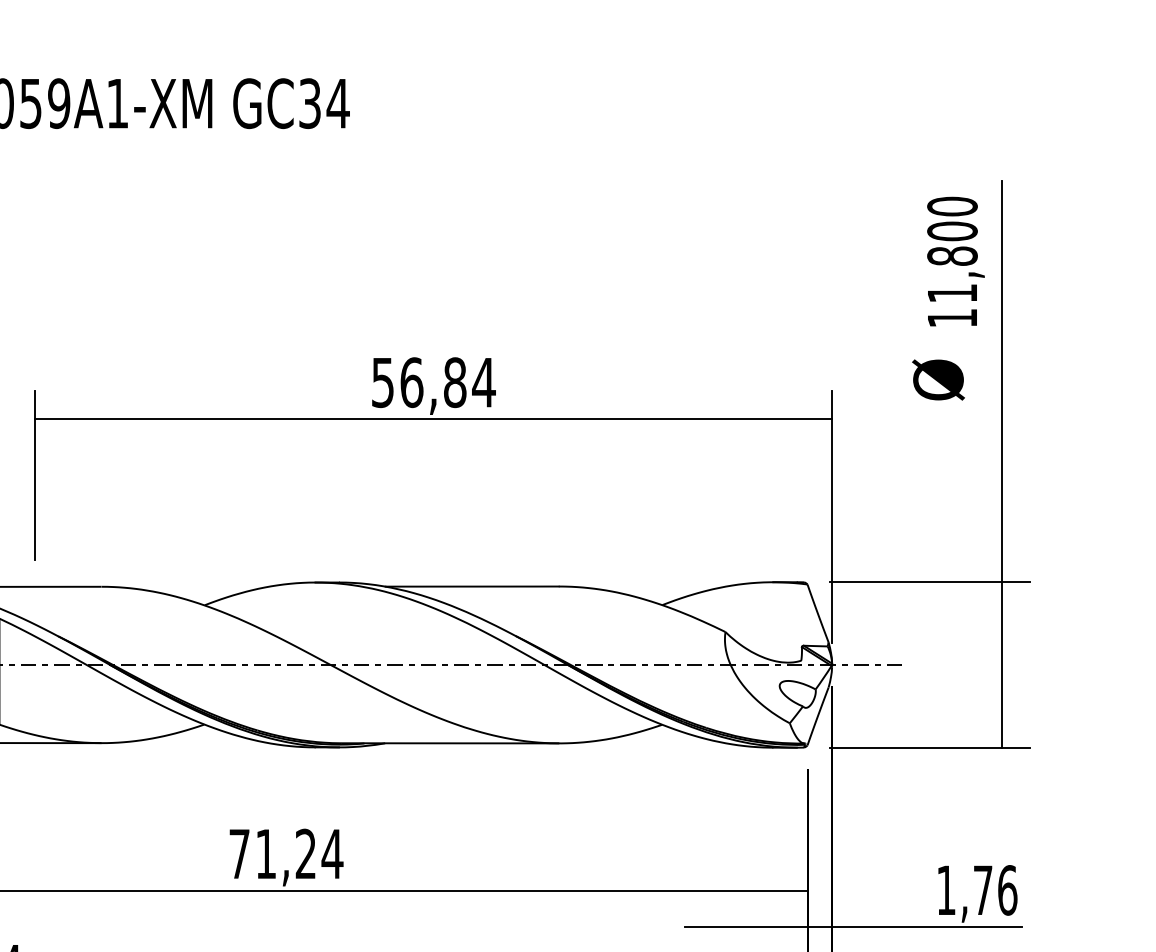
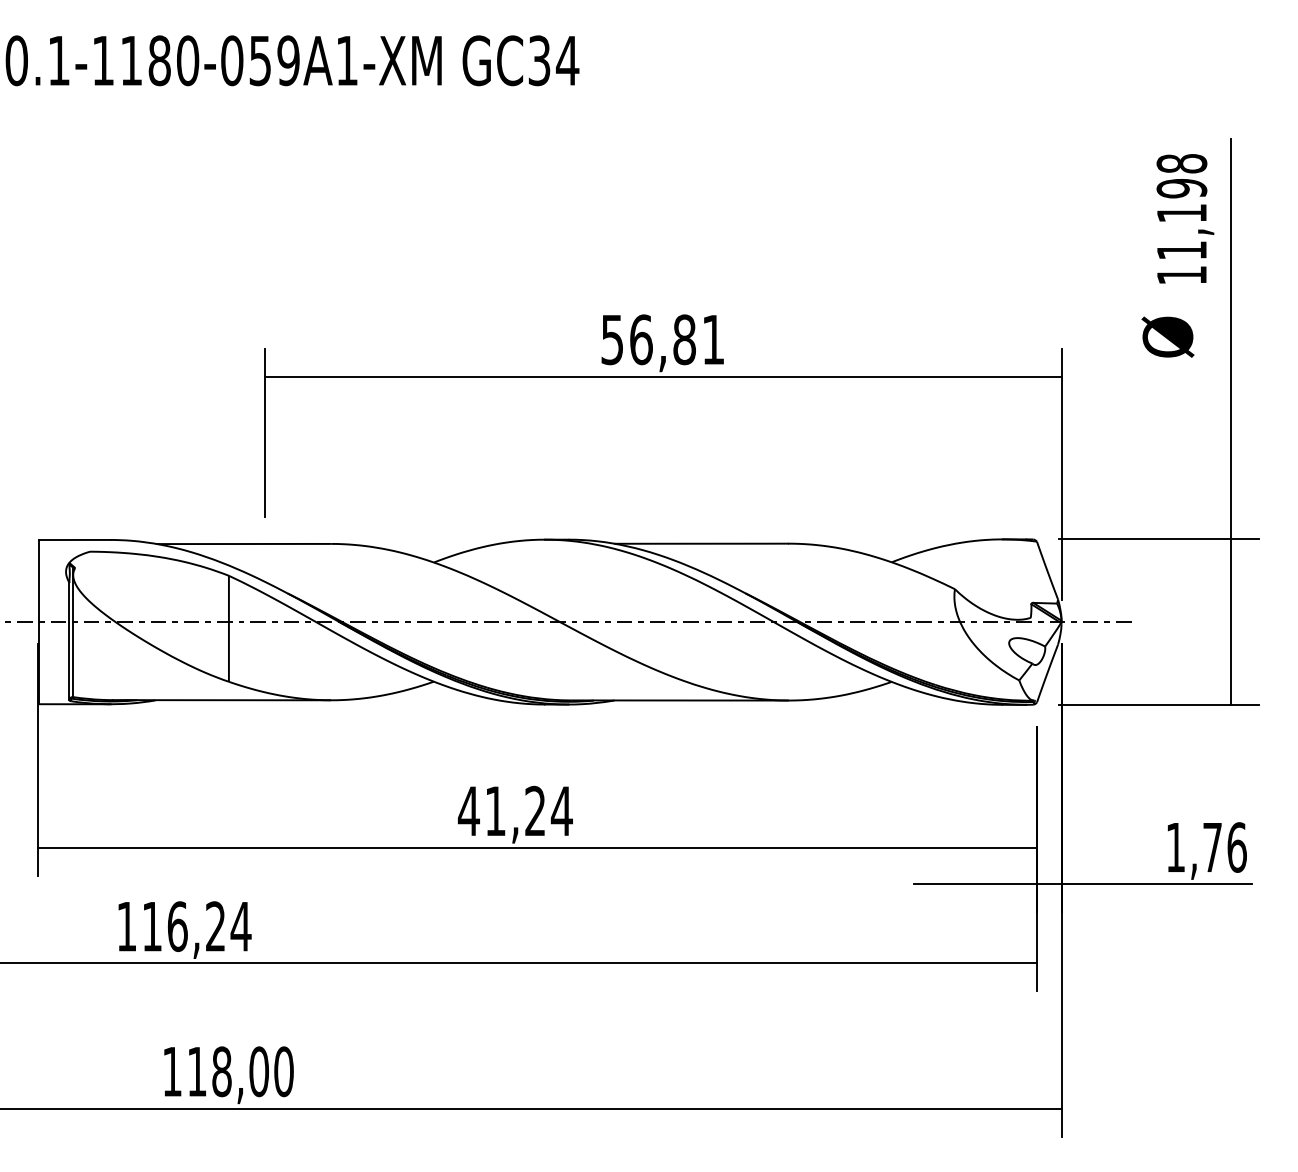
text: (952, 231) -> (1181, 188), 11,800 -> 11,198
text: (484, 382) -> (713, 339), 56,84 -> 56,81
text: (239, 853) -> (468, 810), 71,24 -> 41,24

